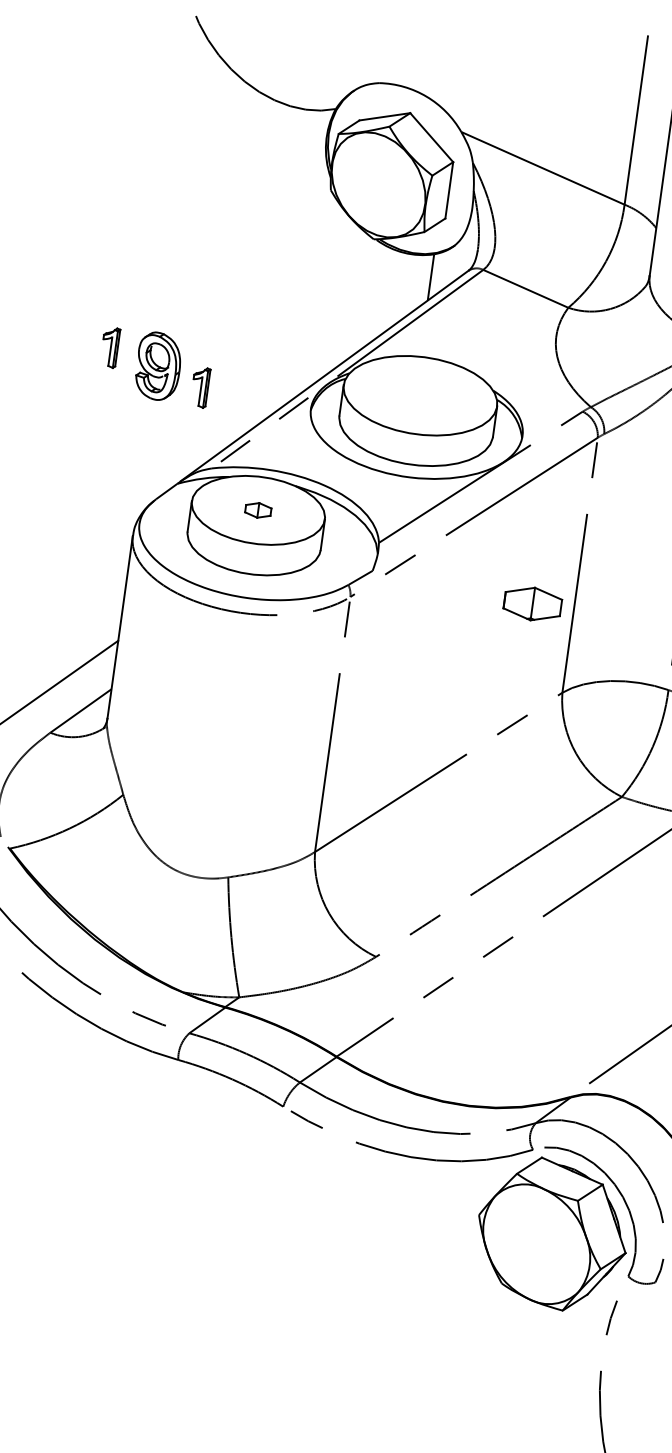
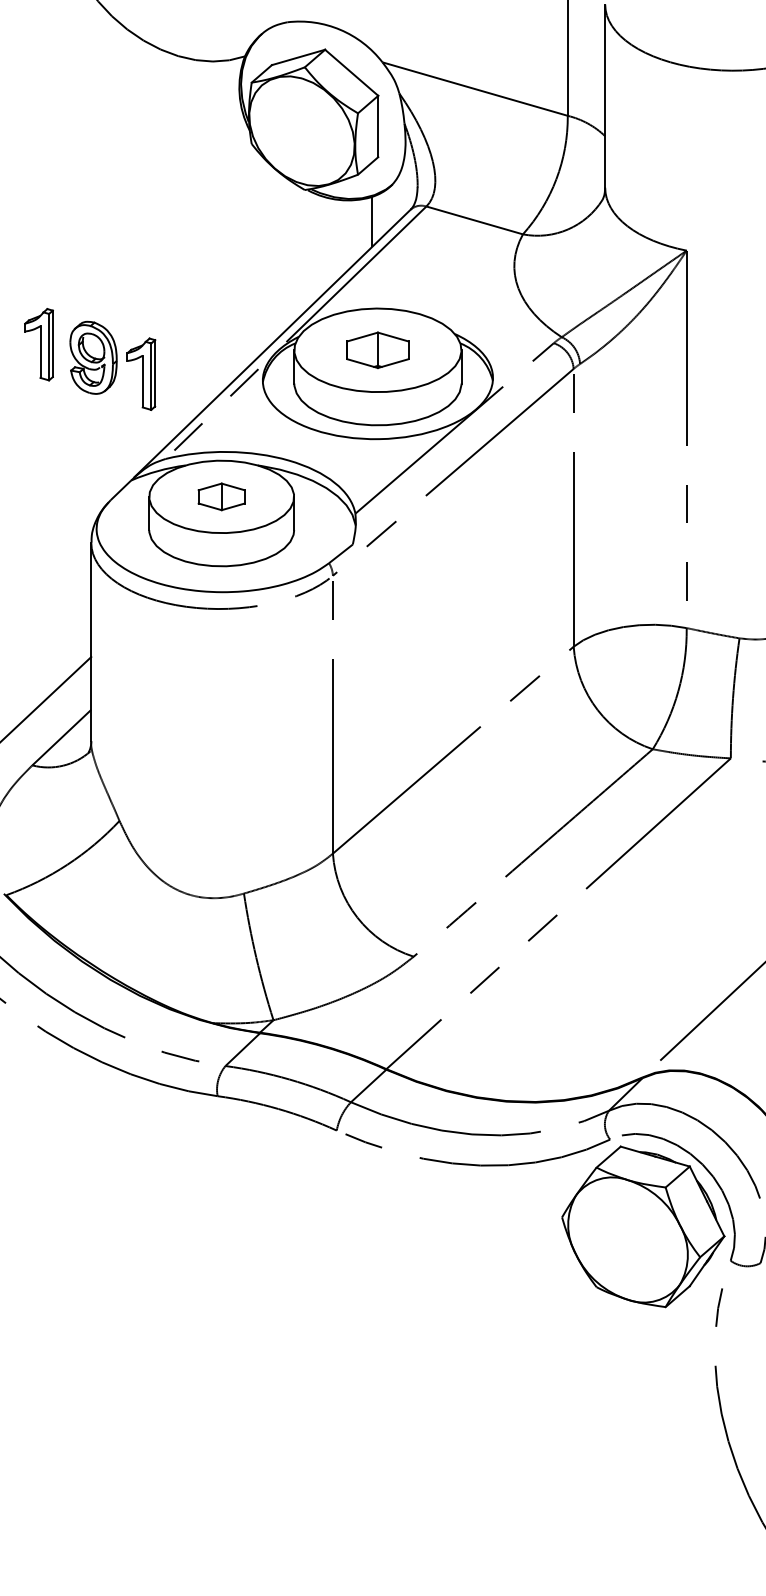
part: (109, 347) -> (38, 344), size x1.67
part: (200, 386) -> (141, 373), size x1.67
part: (258, 510) -> (221, 496), size x1.67
part: (532, 604) -> (377, 350), moved

